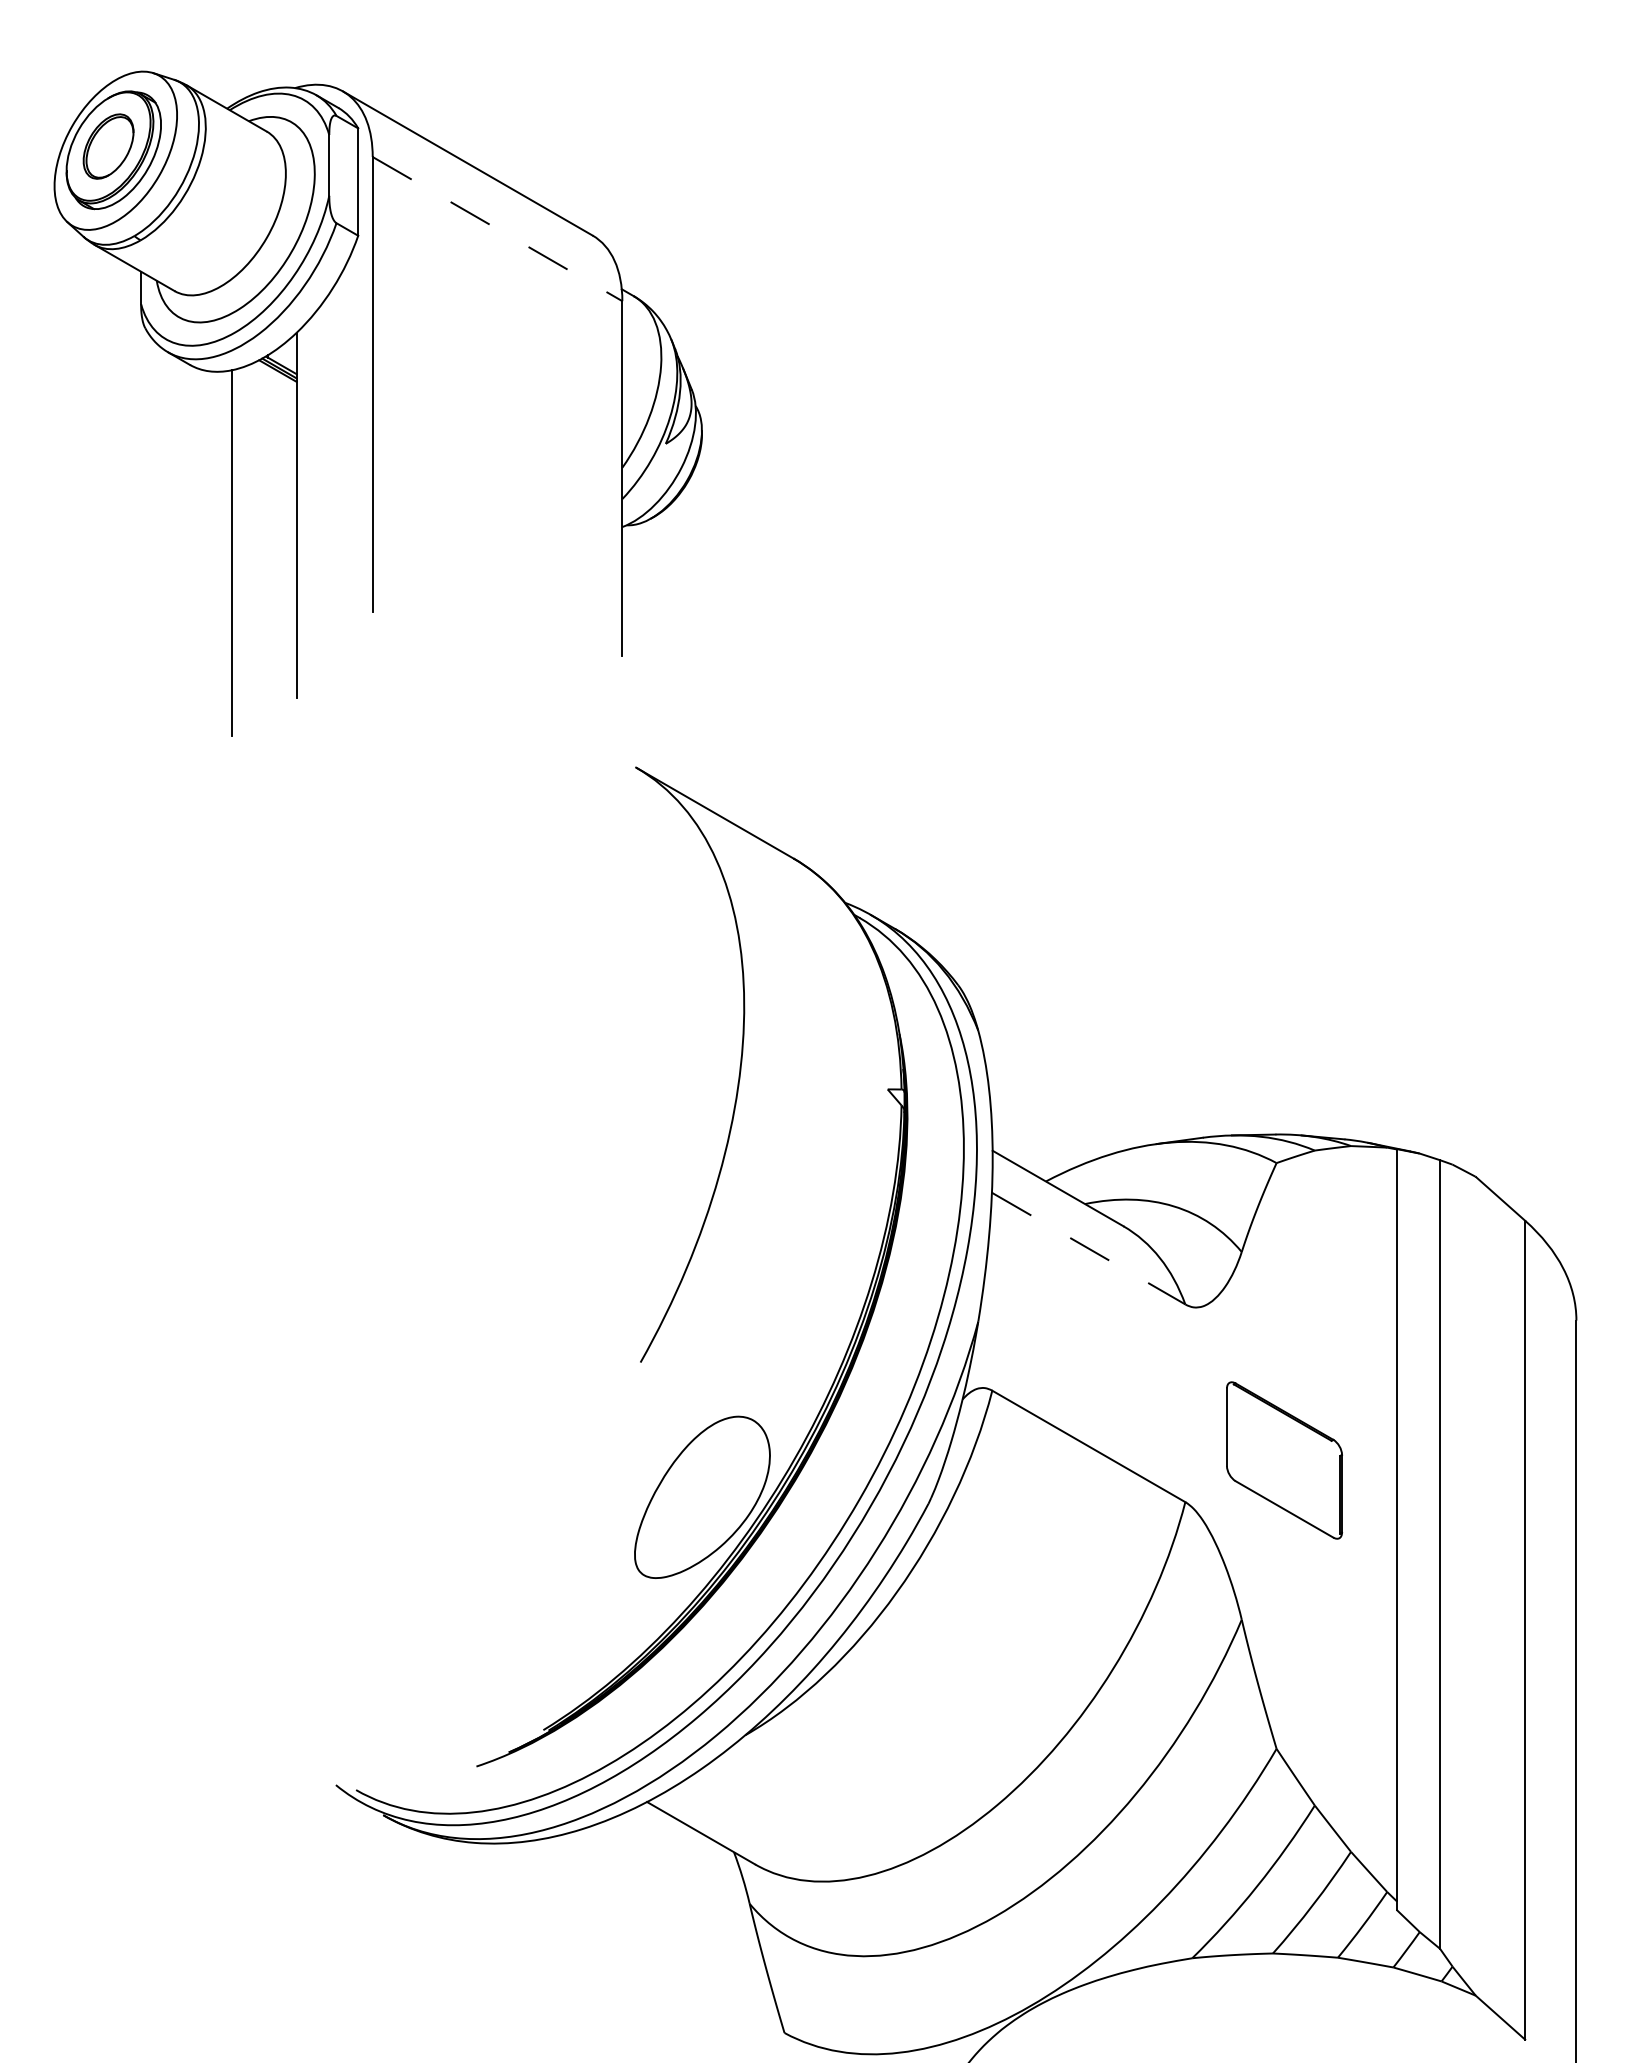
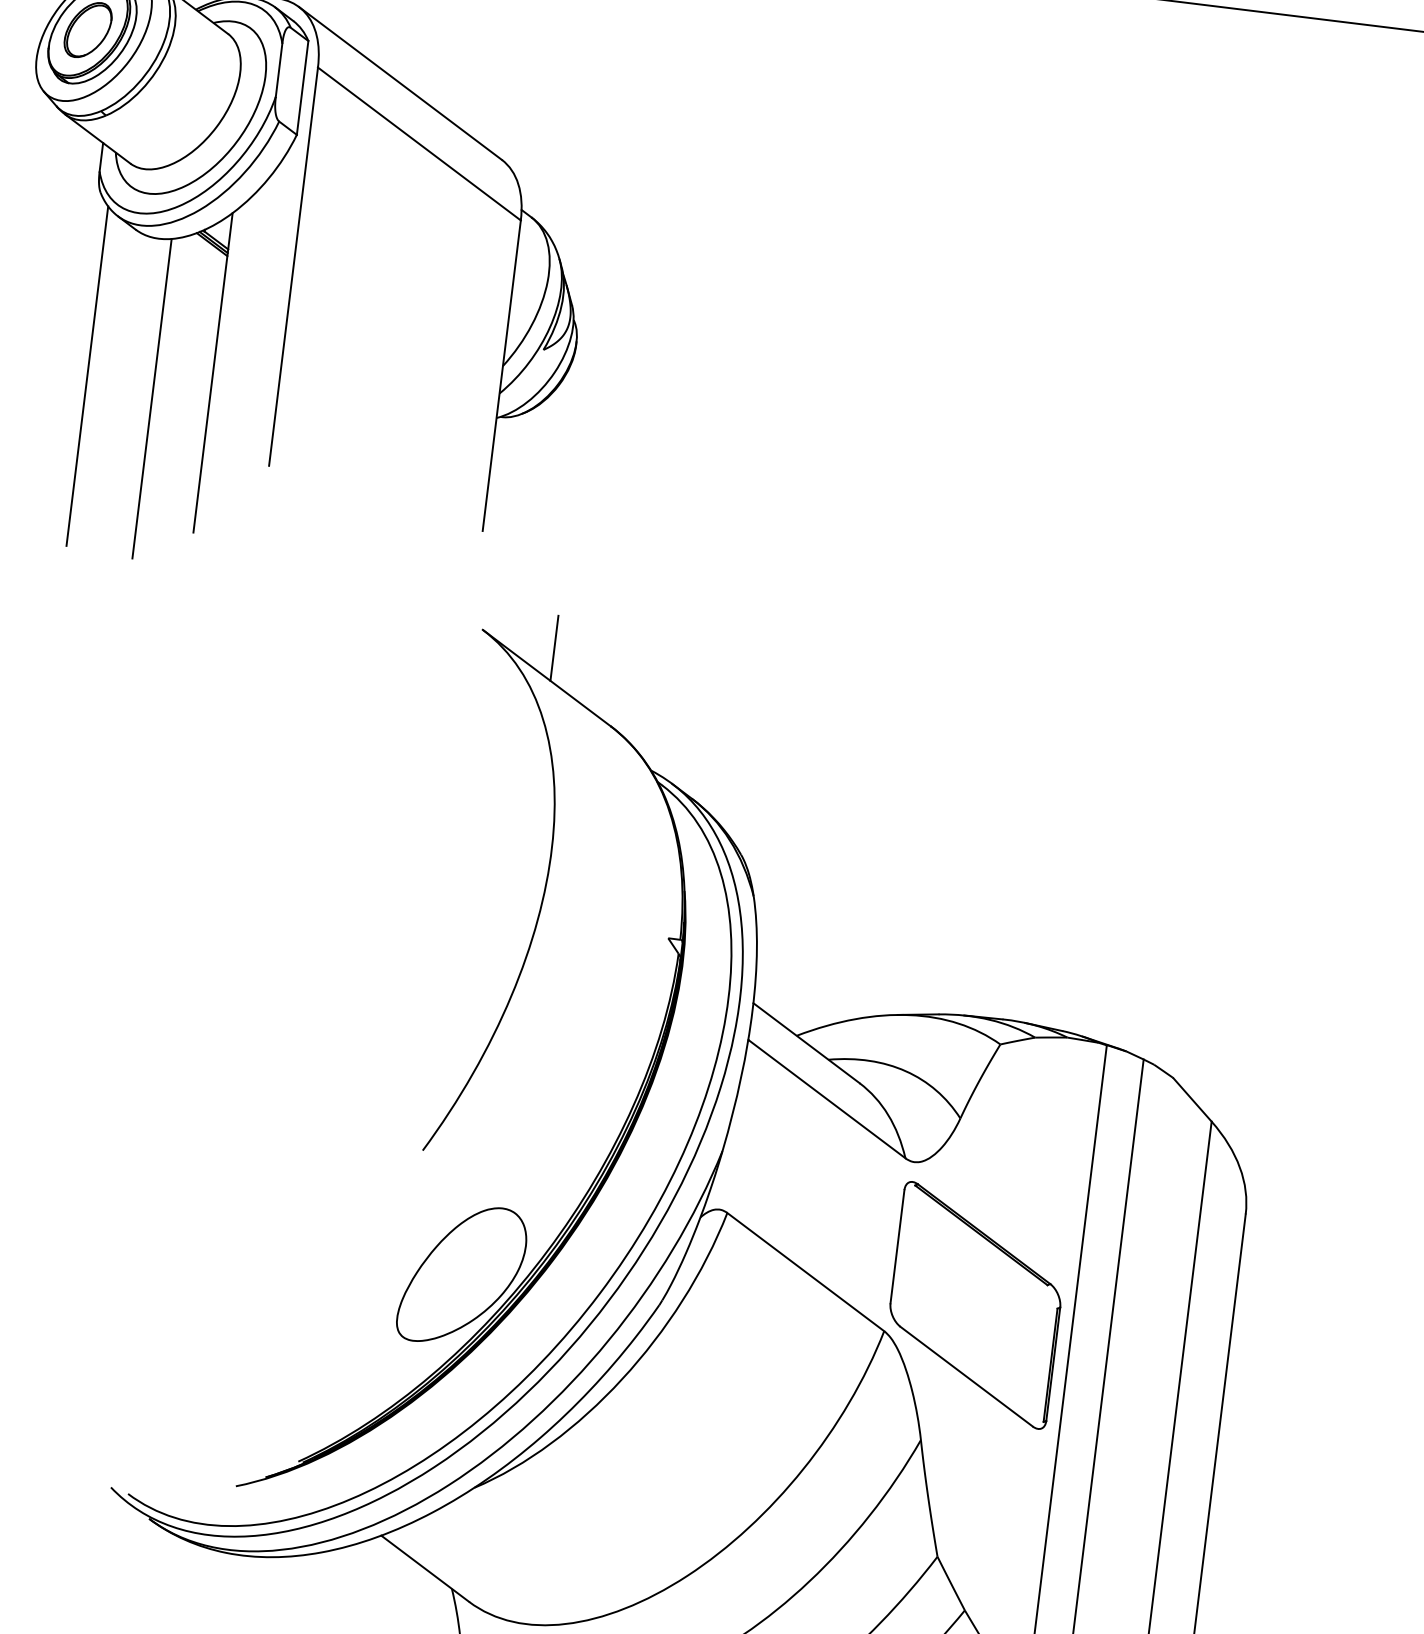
line: (497, 229) -> (419, 144), dashed -> solid
line: (155, 536) -> (87, 376), added
line: (719, 778) -> (554, 648), added
line: (1089, 1248) -> (827, 1099), dashed -> solid
part: (1284, 1460) -> (975, 1305), size x1.67

